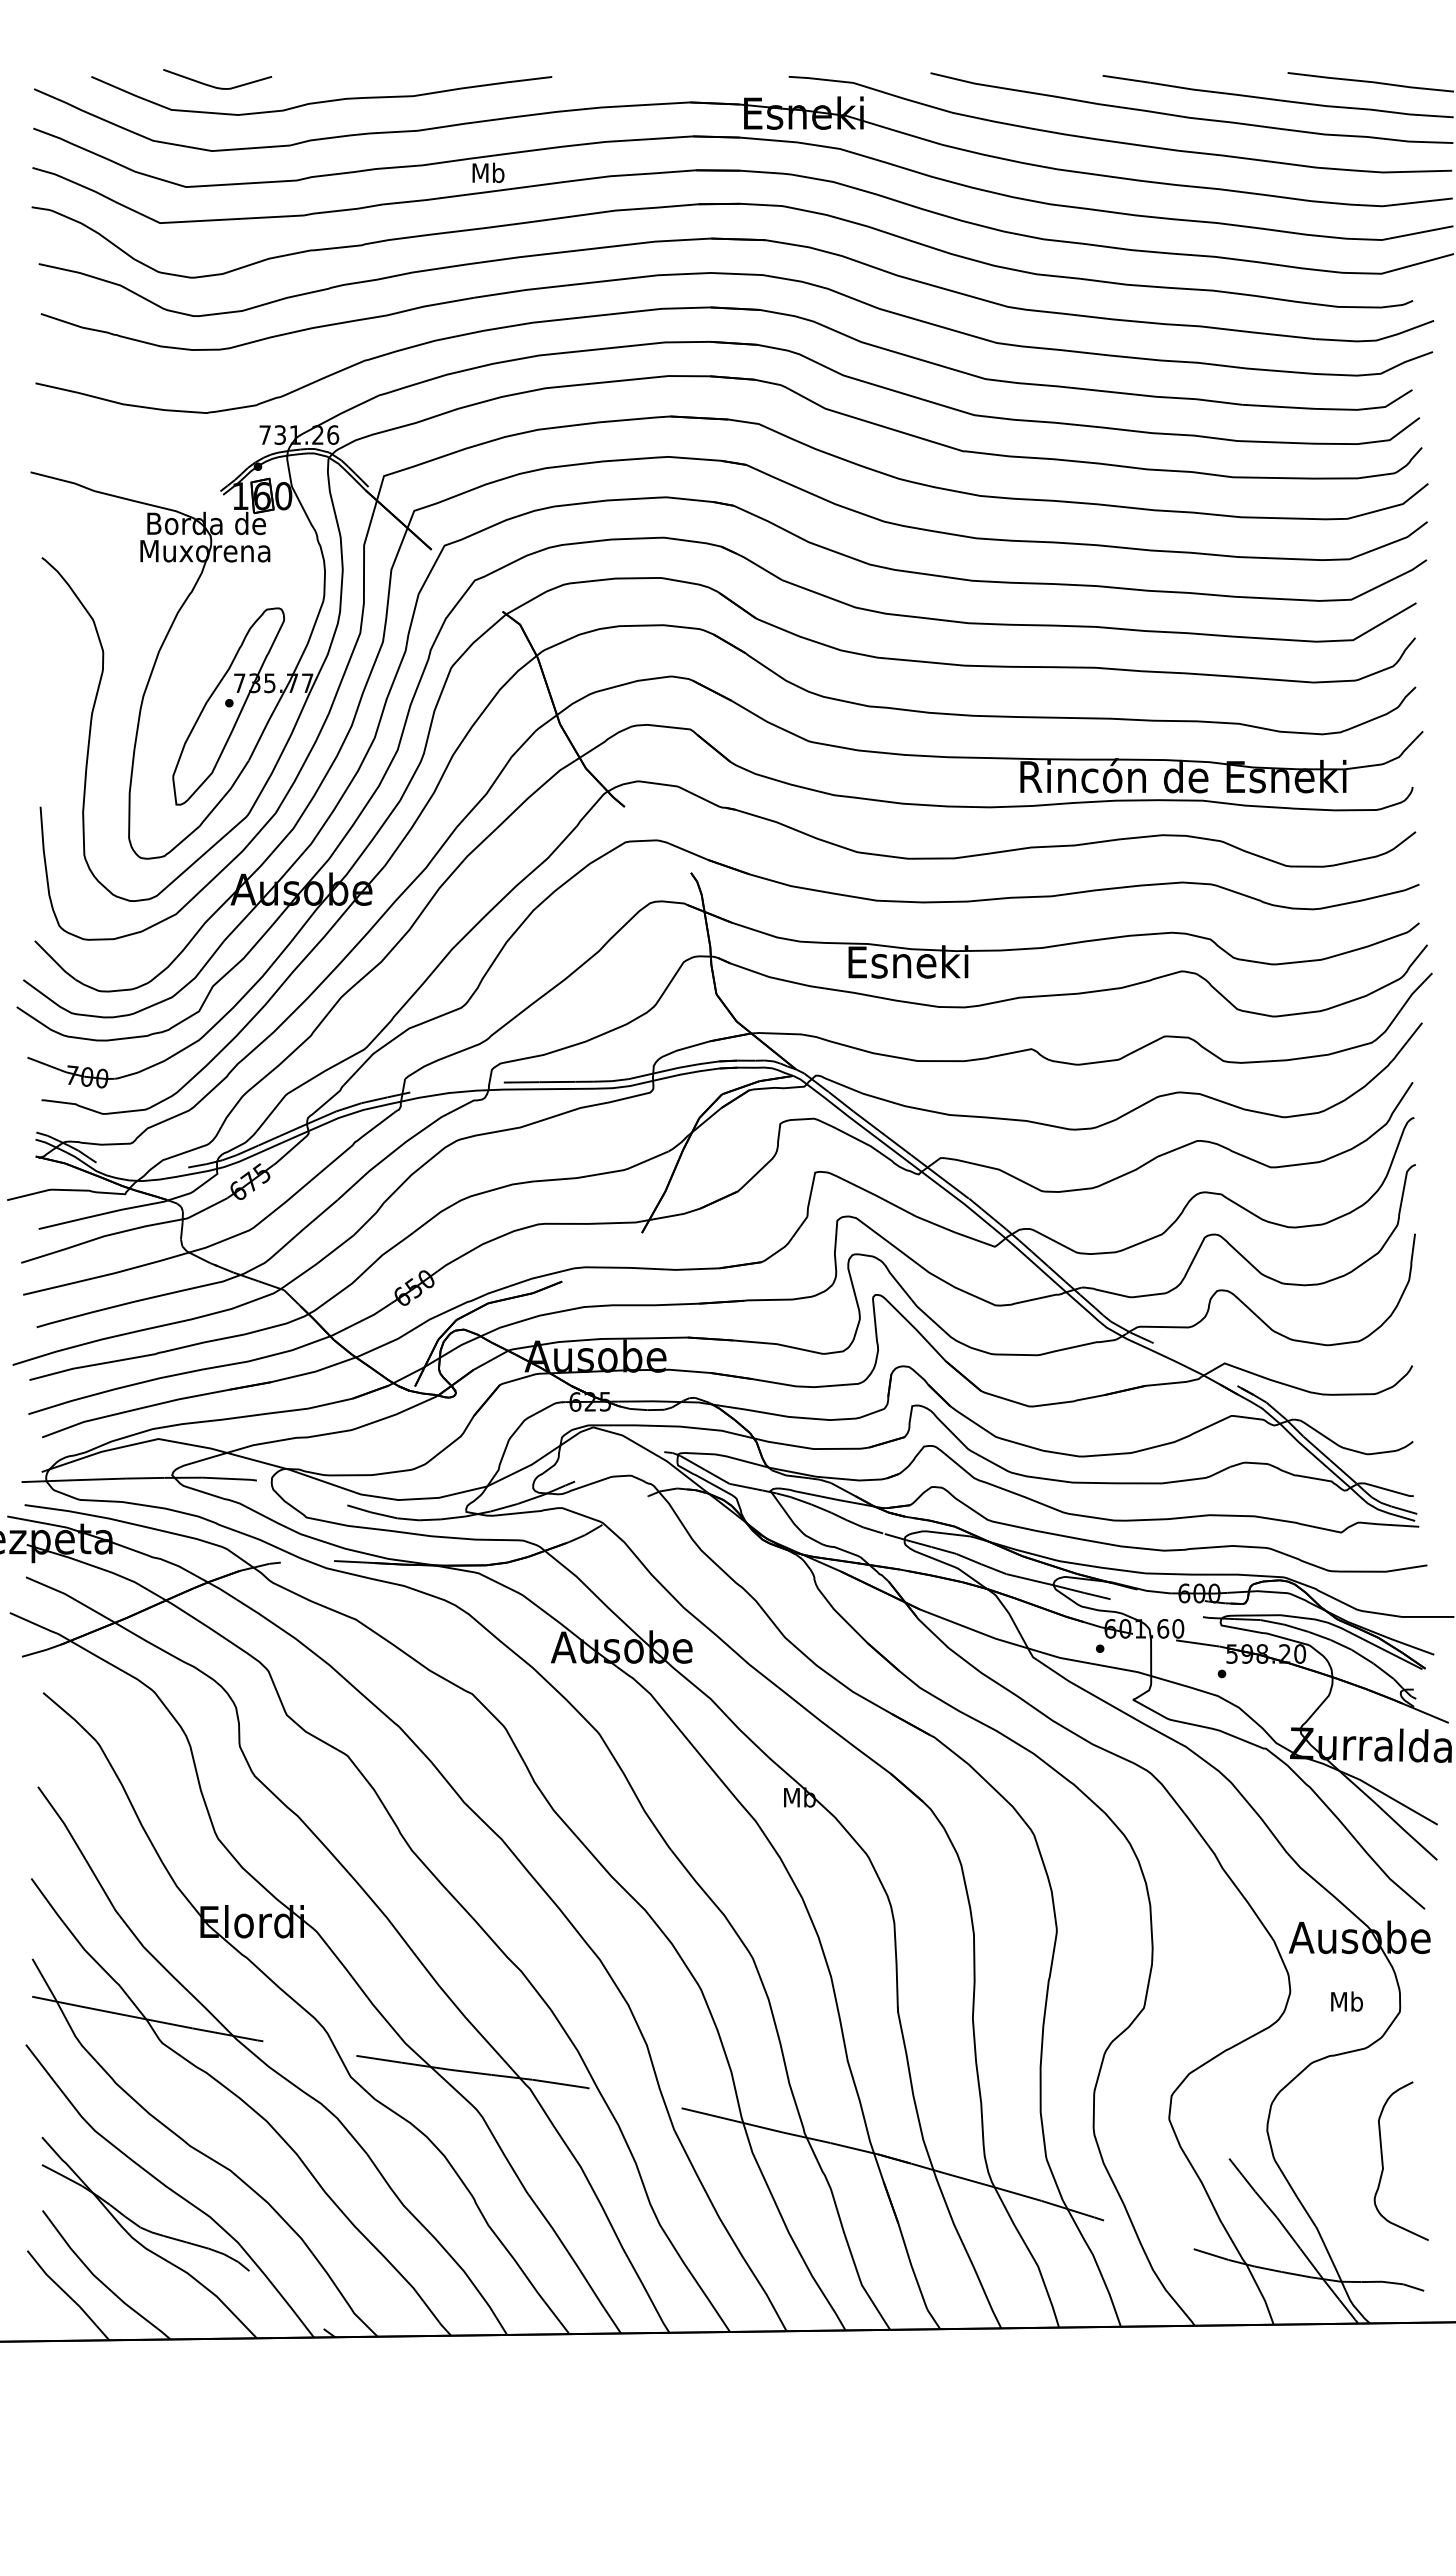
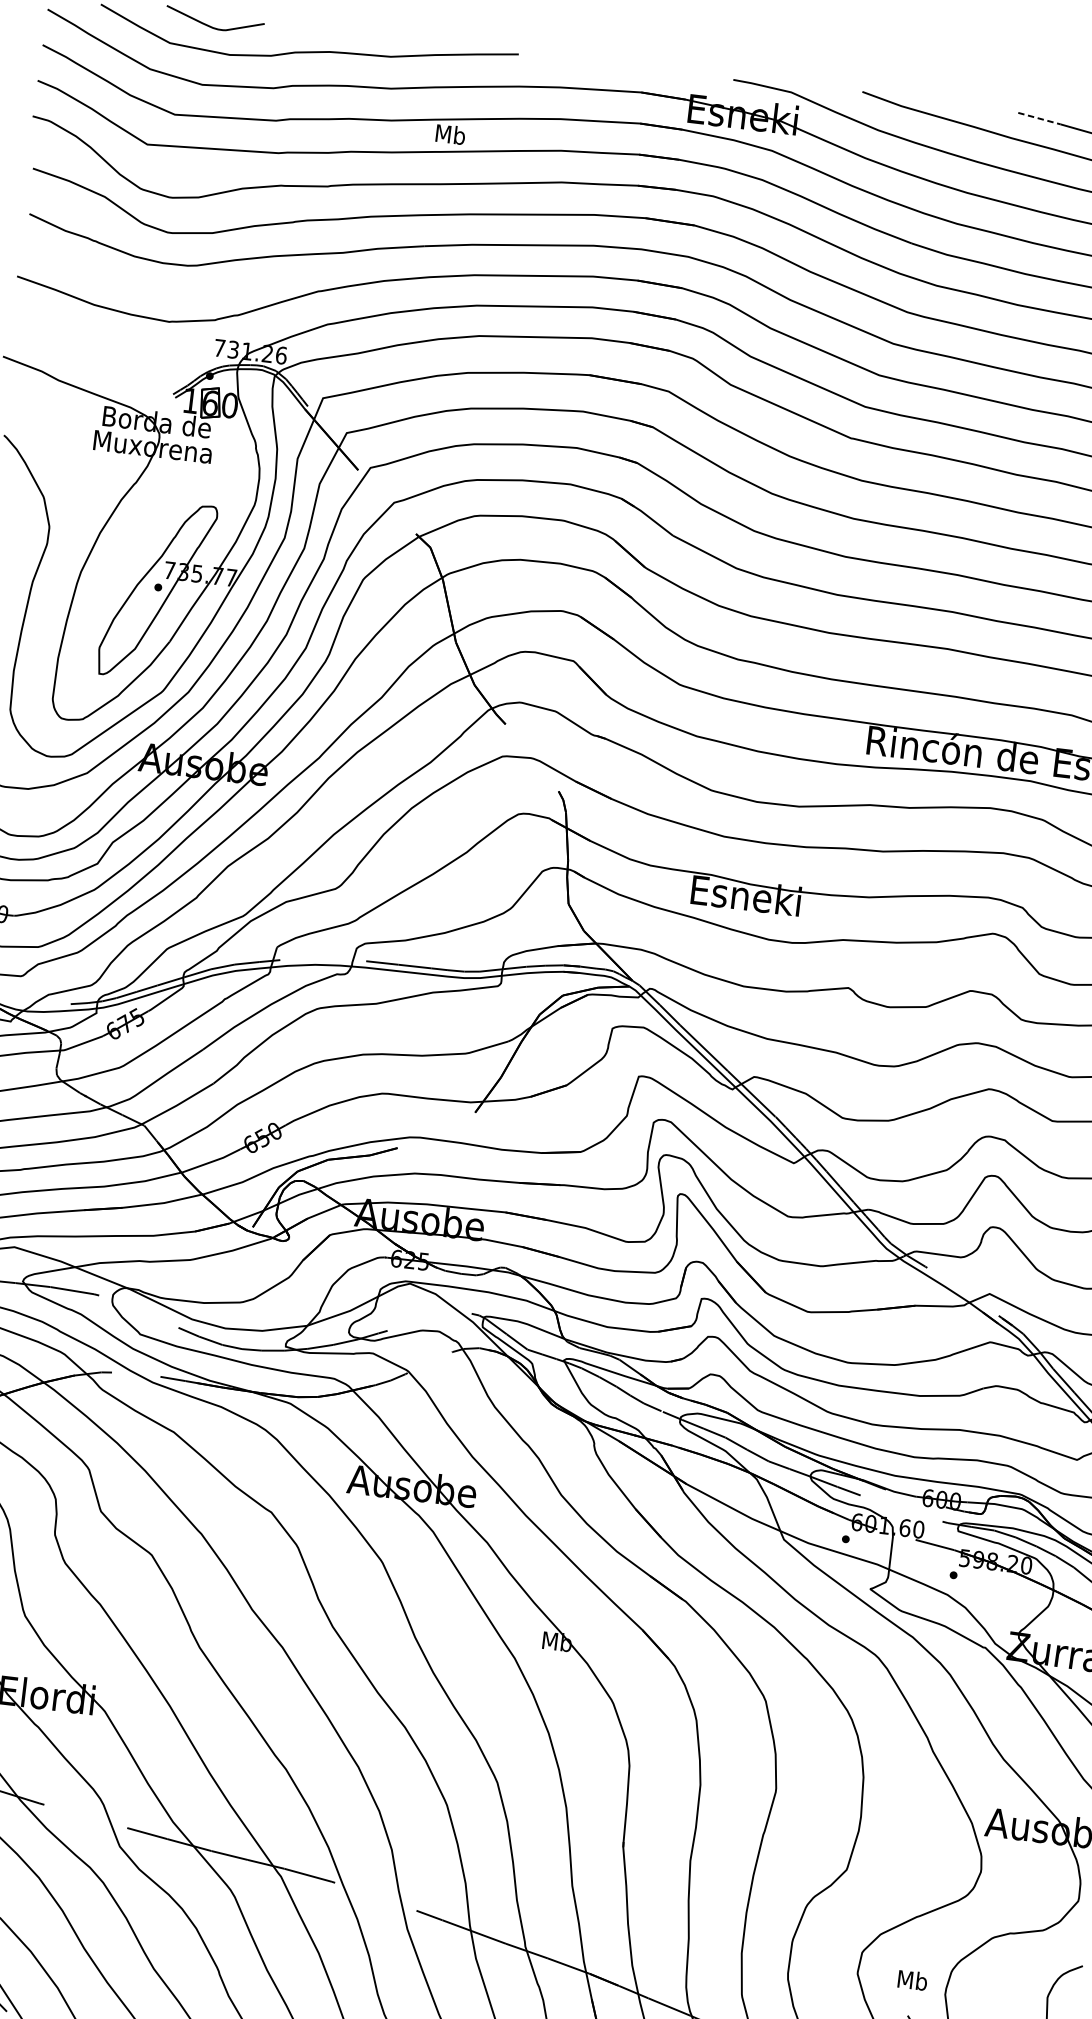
line: (1126, 79) -> (1039, 118), solid -> dashed
text: (1346, 2001) -> (912, 1980), moved

